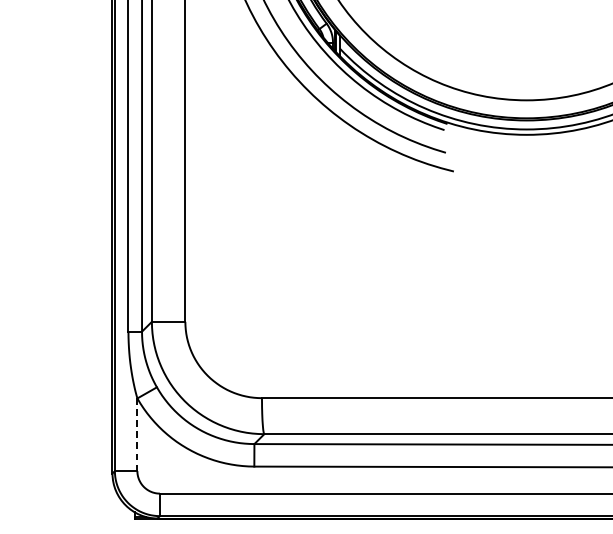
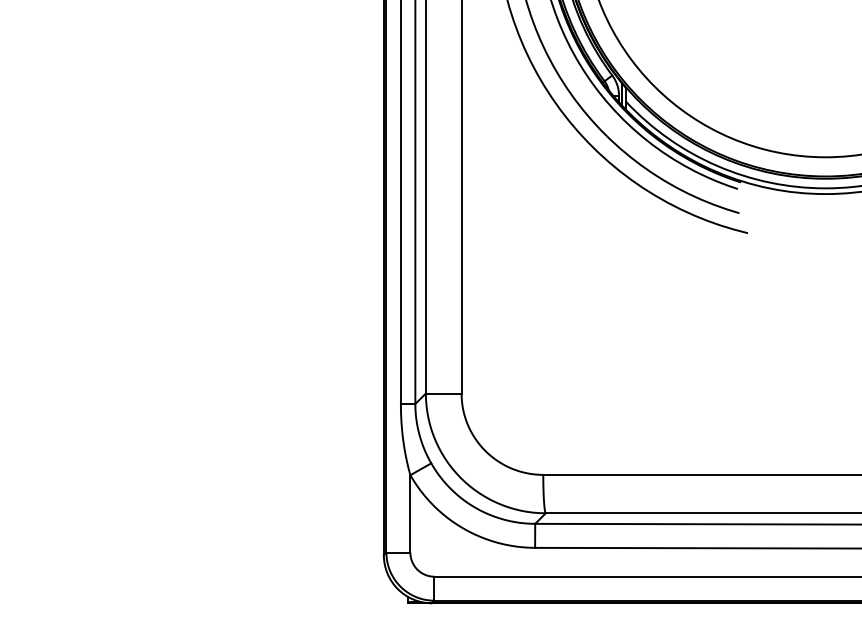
line: (137, 434) -> (410, 513), dashed -> solid

